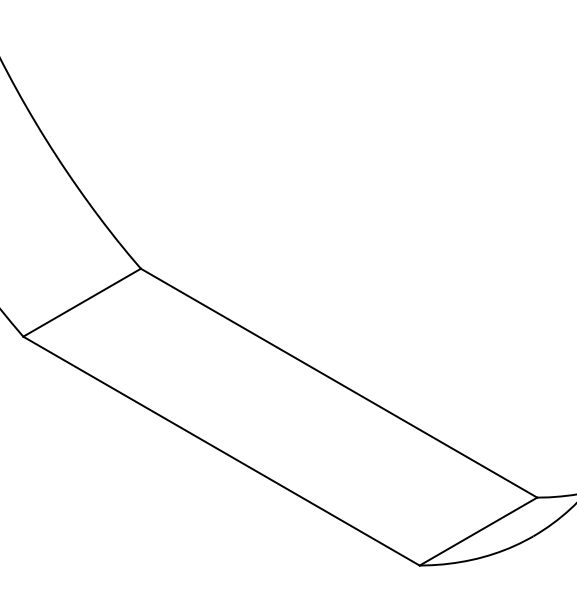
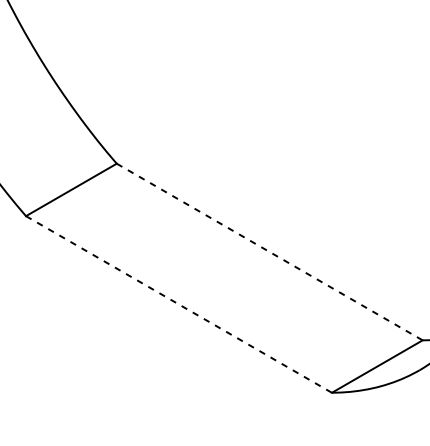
line: (339, 383) -> (270, 252), solid -> dashed
line: (221, 451) -> (178, 304), solid -> dashed

